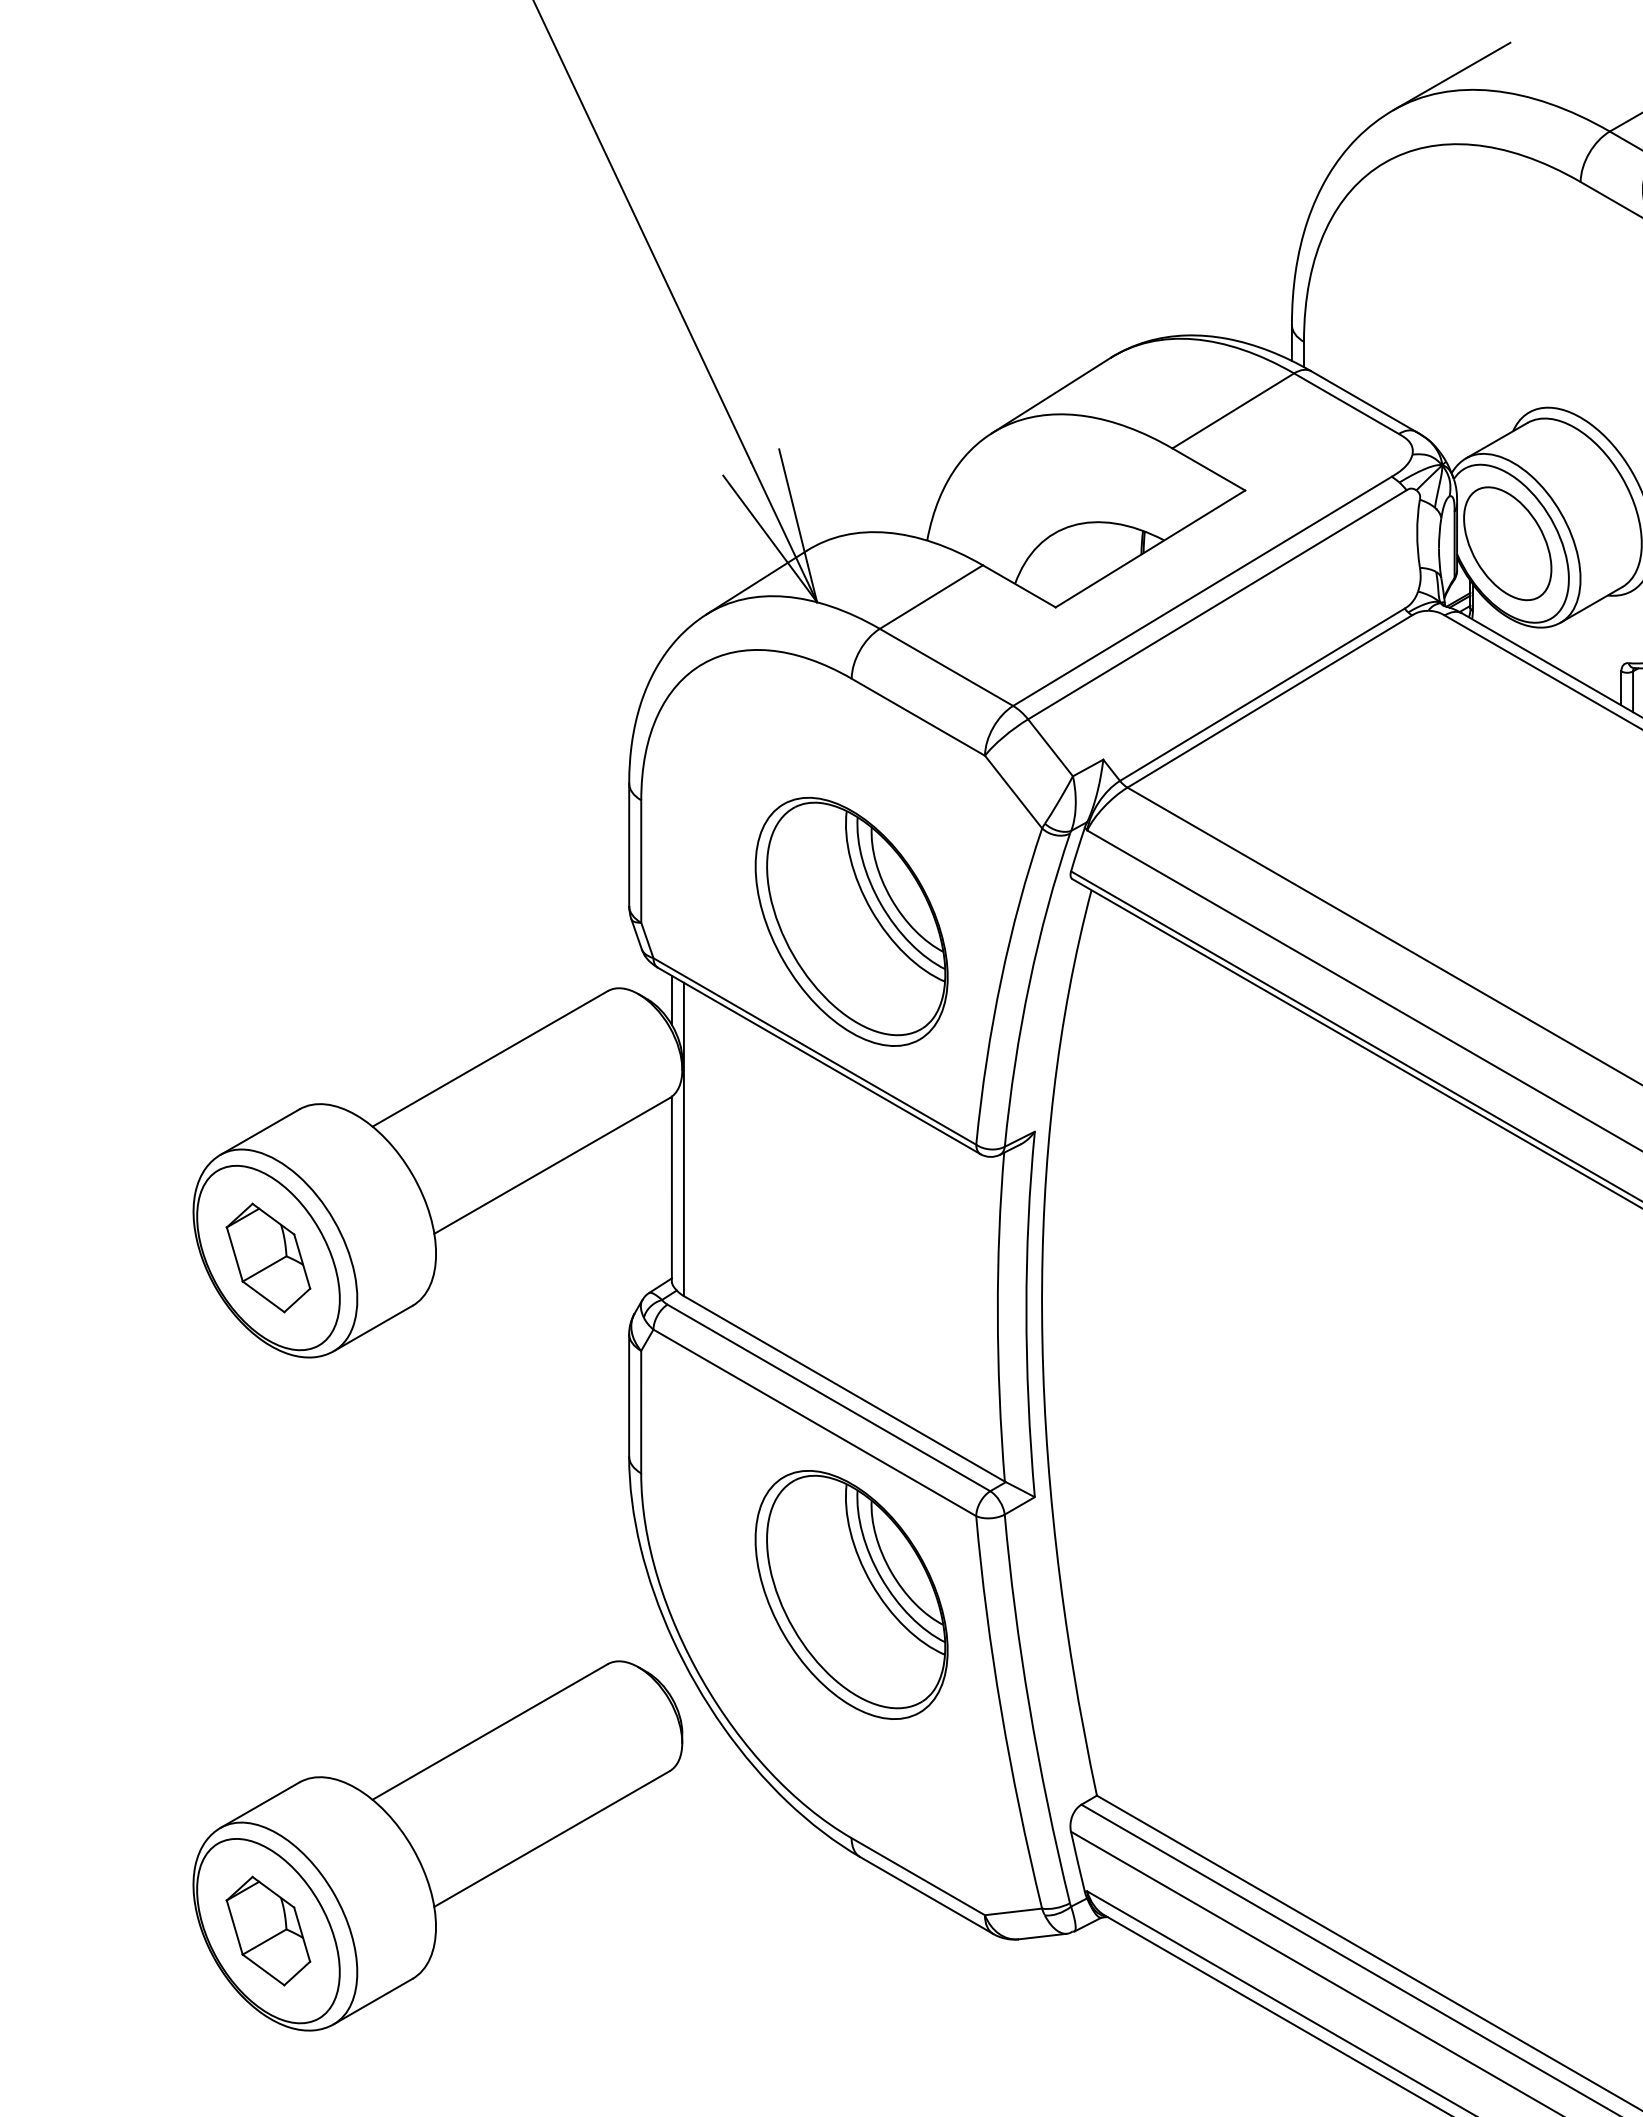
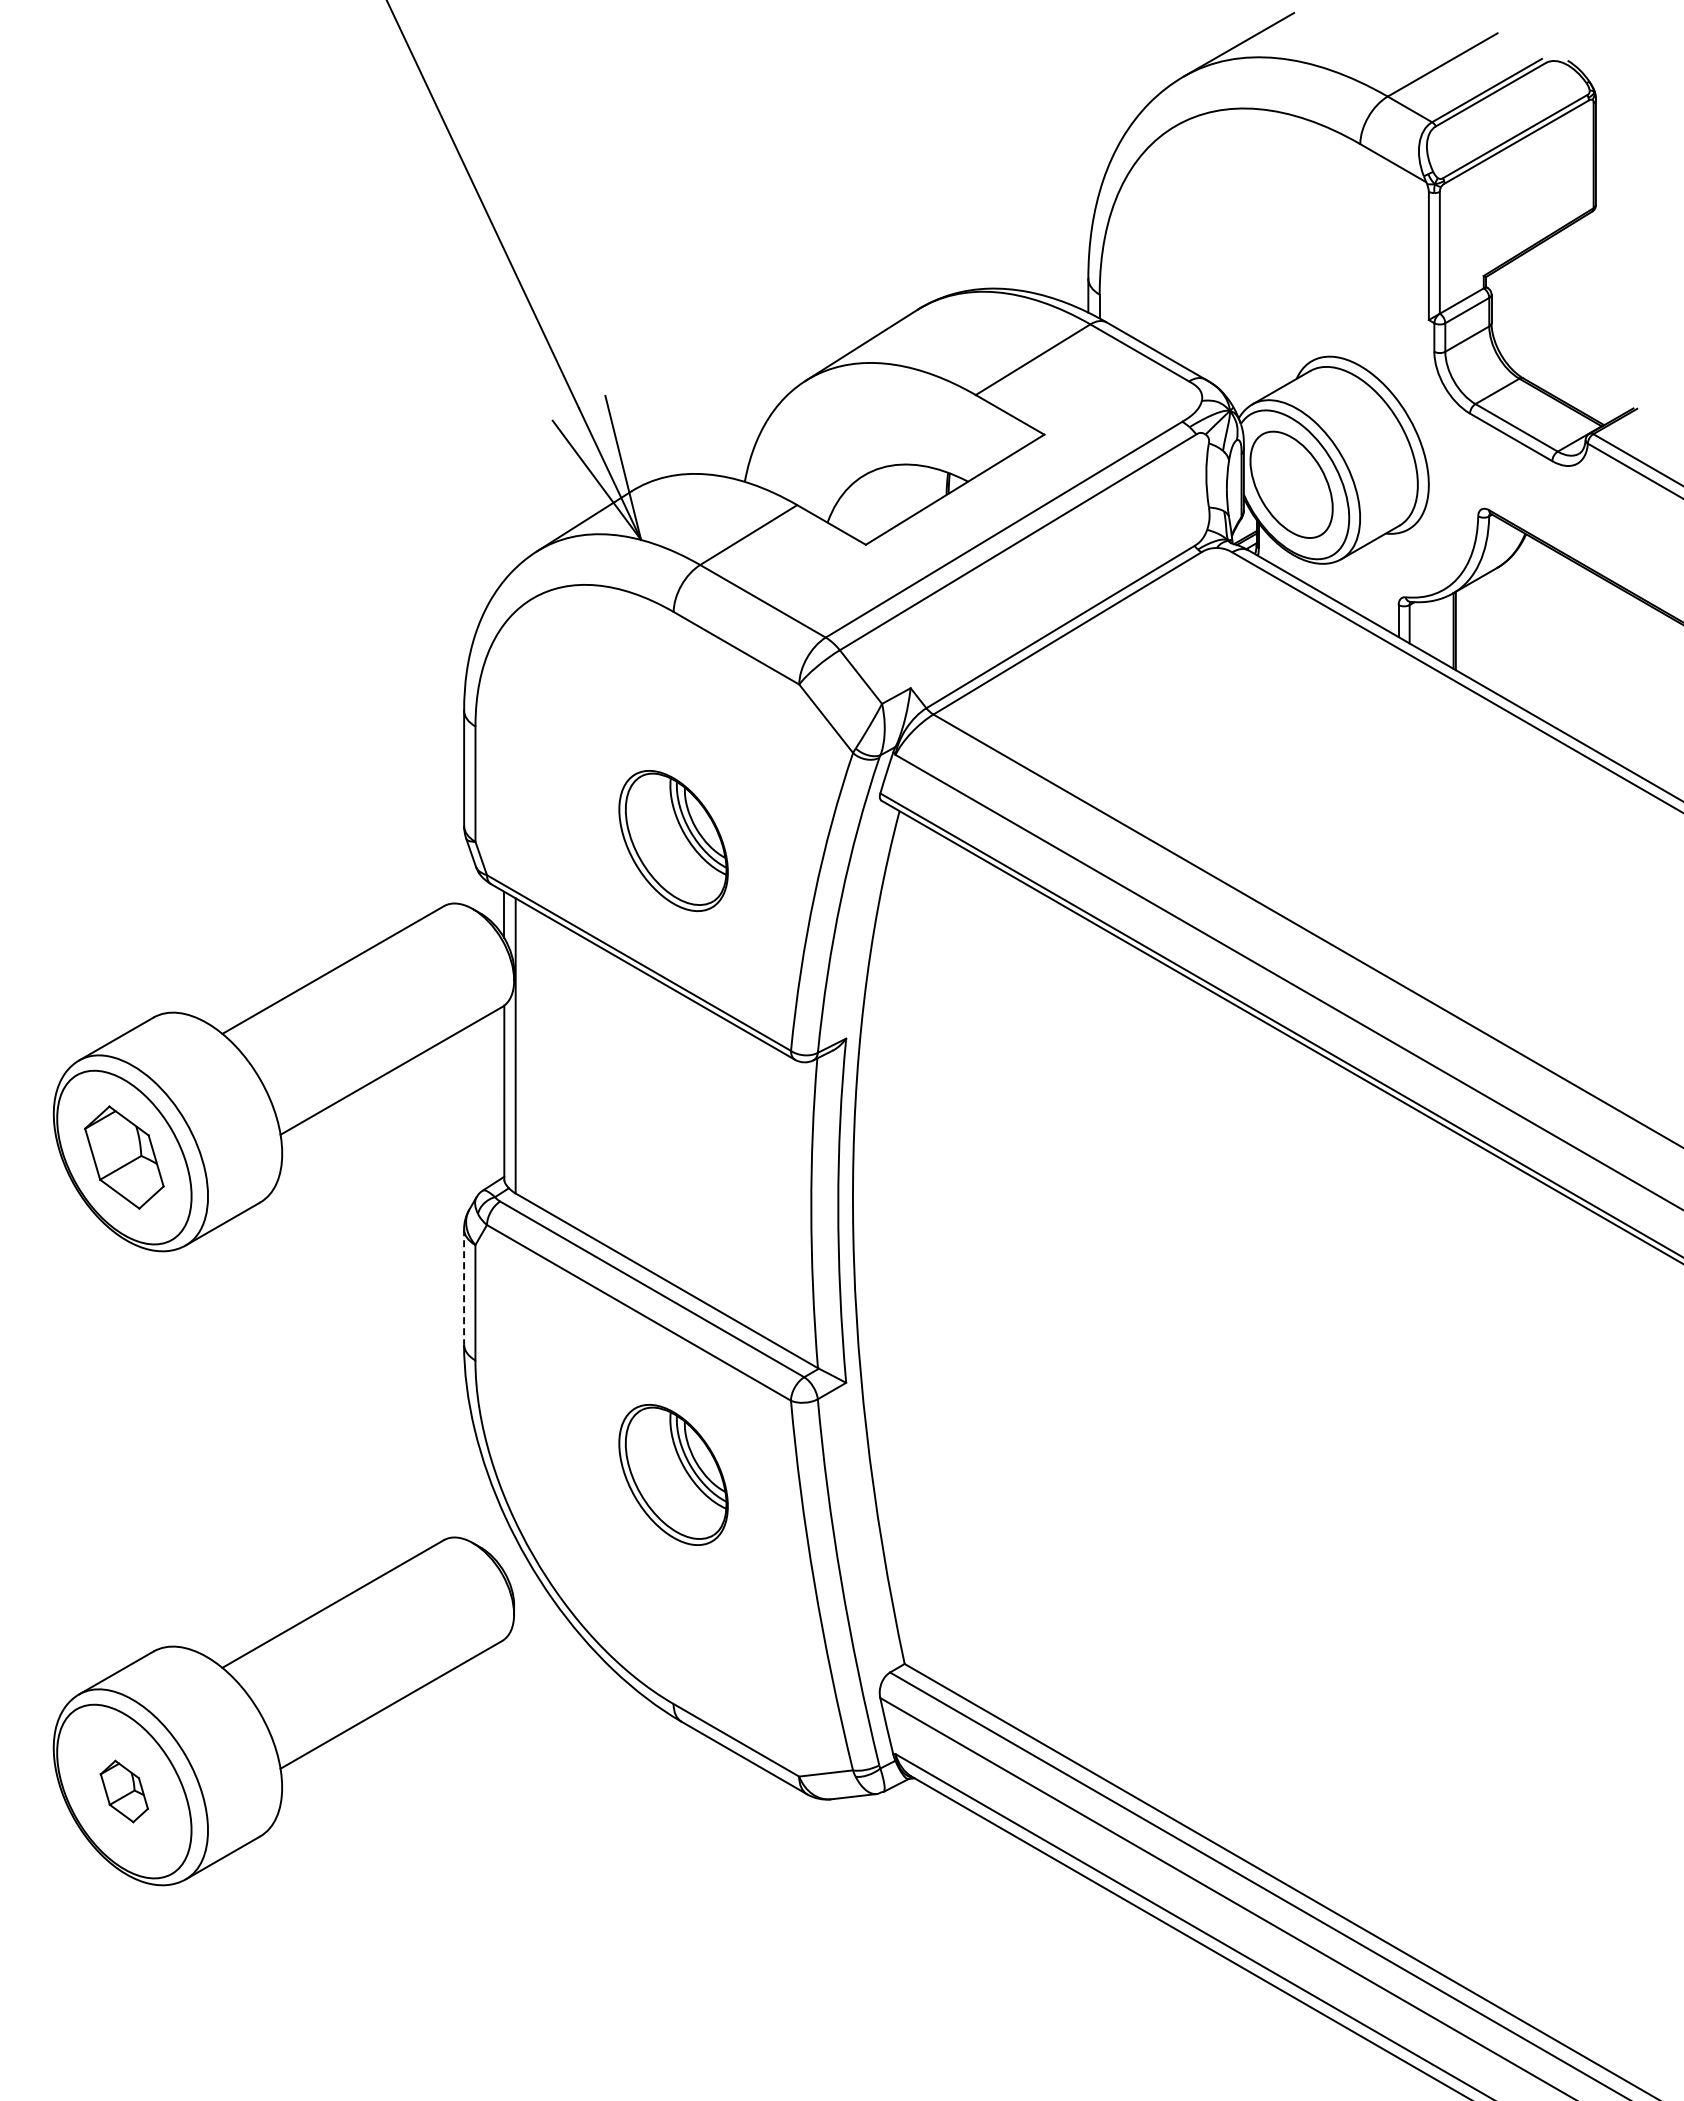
part: (851, 921) -> (673, 840), size x0.6
line: (629, 1394) -> (464, 1286), solid -> dashed
part: (851, 1594) -> (673, 1474), size x0.6
part: (268, 1931) -> (124, 1791), size x0.6

